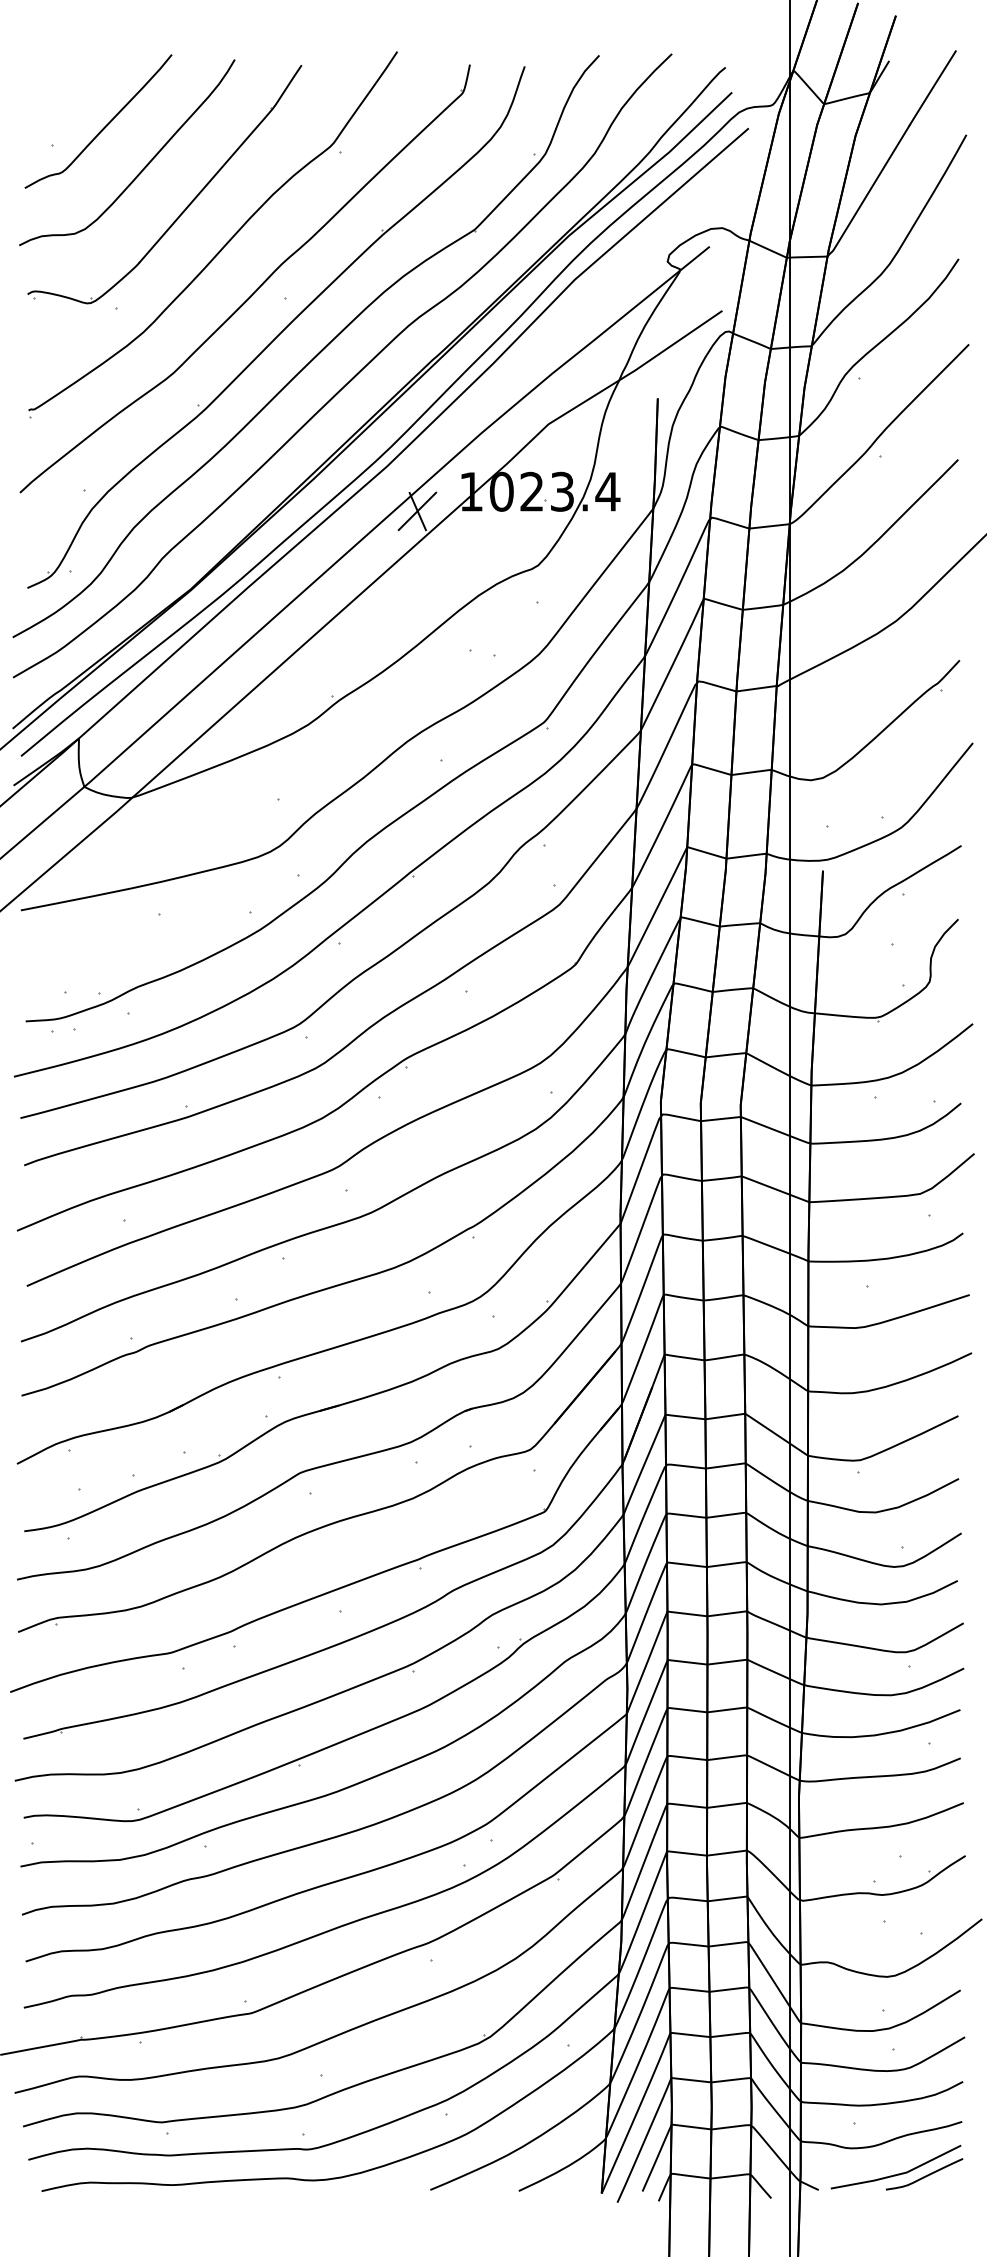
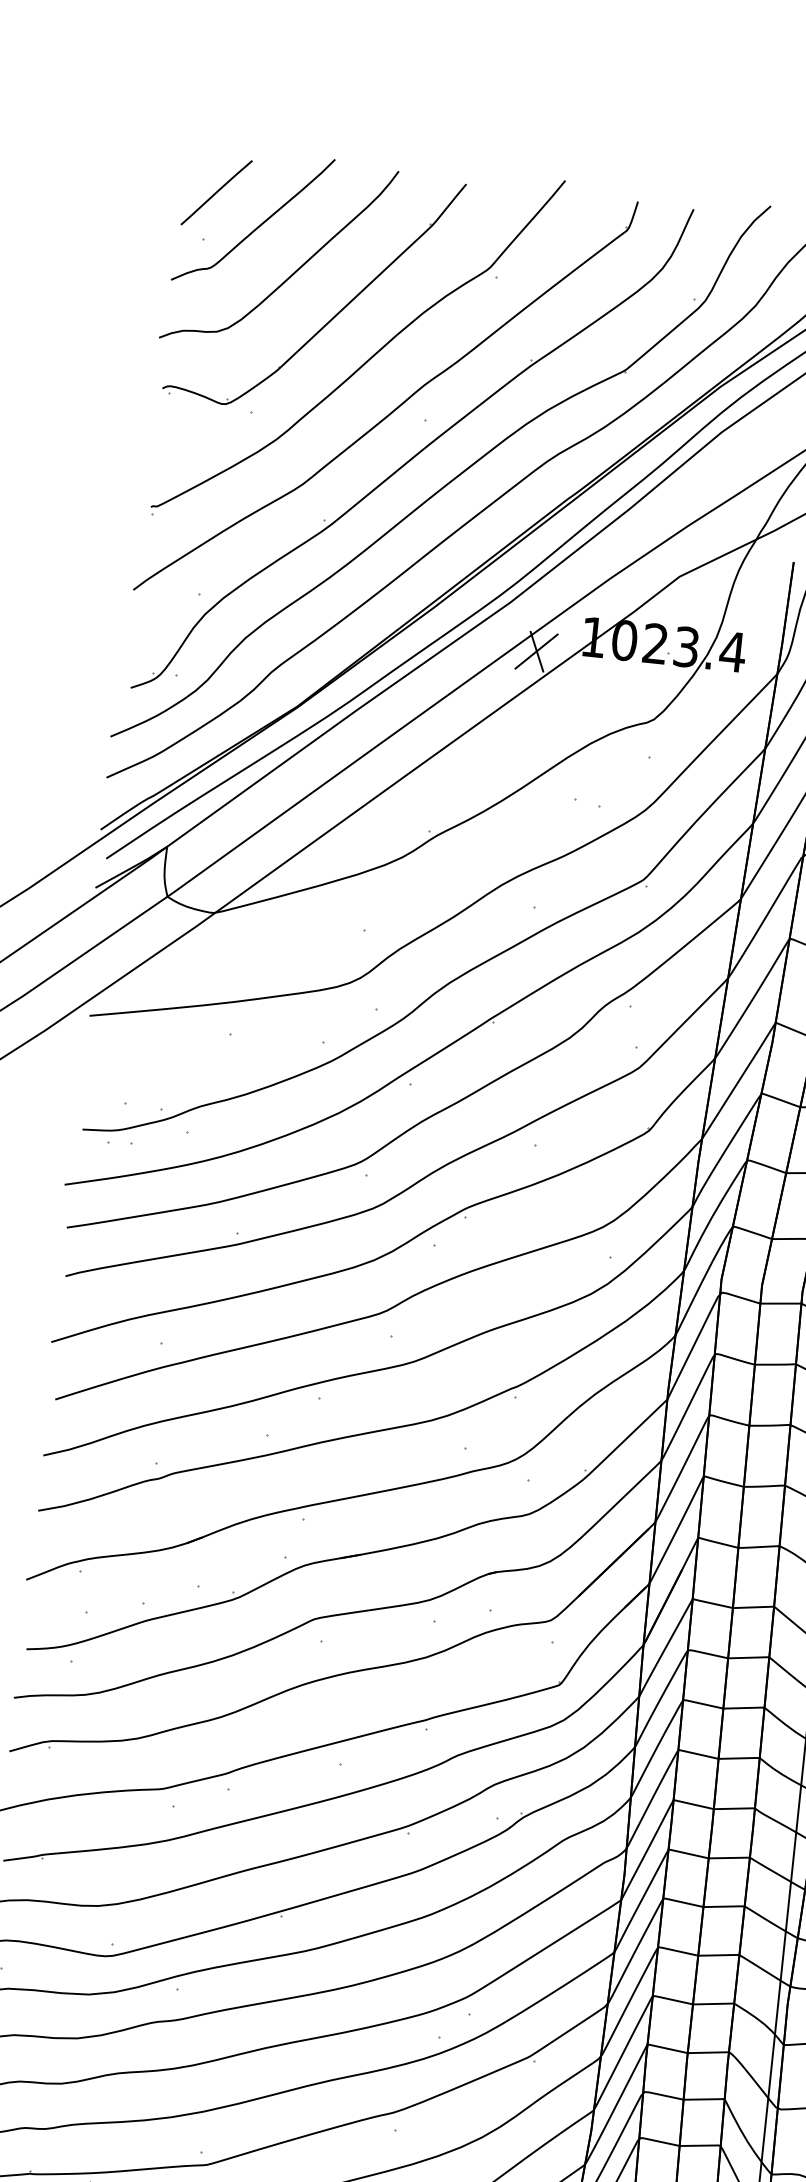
line: (60, 99) -> (216, 193), added

